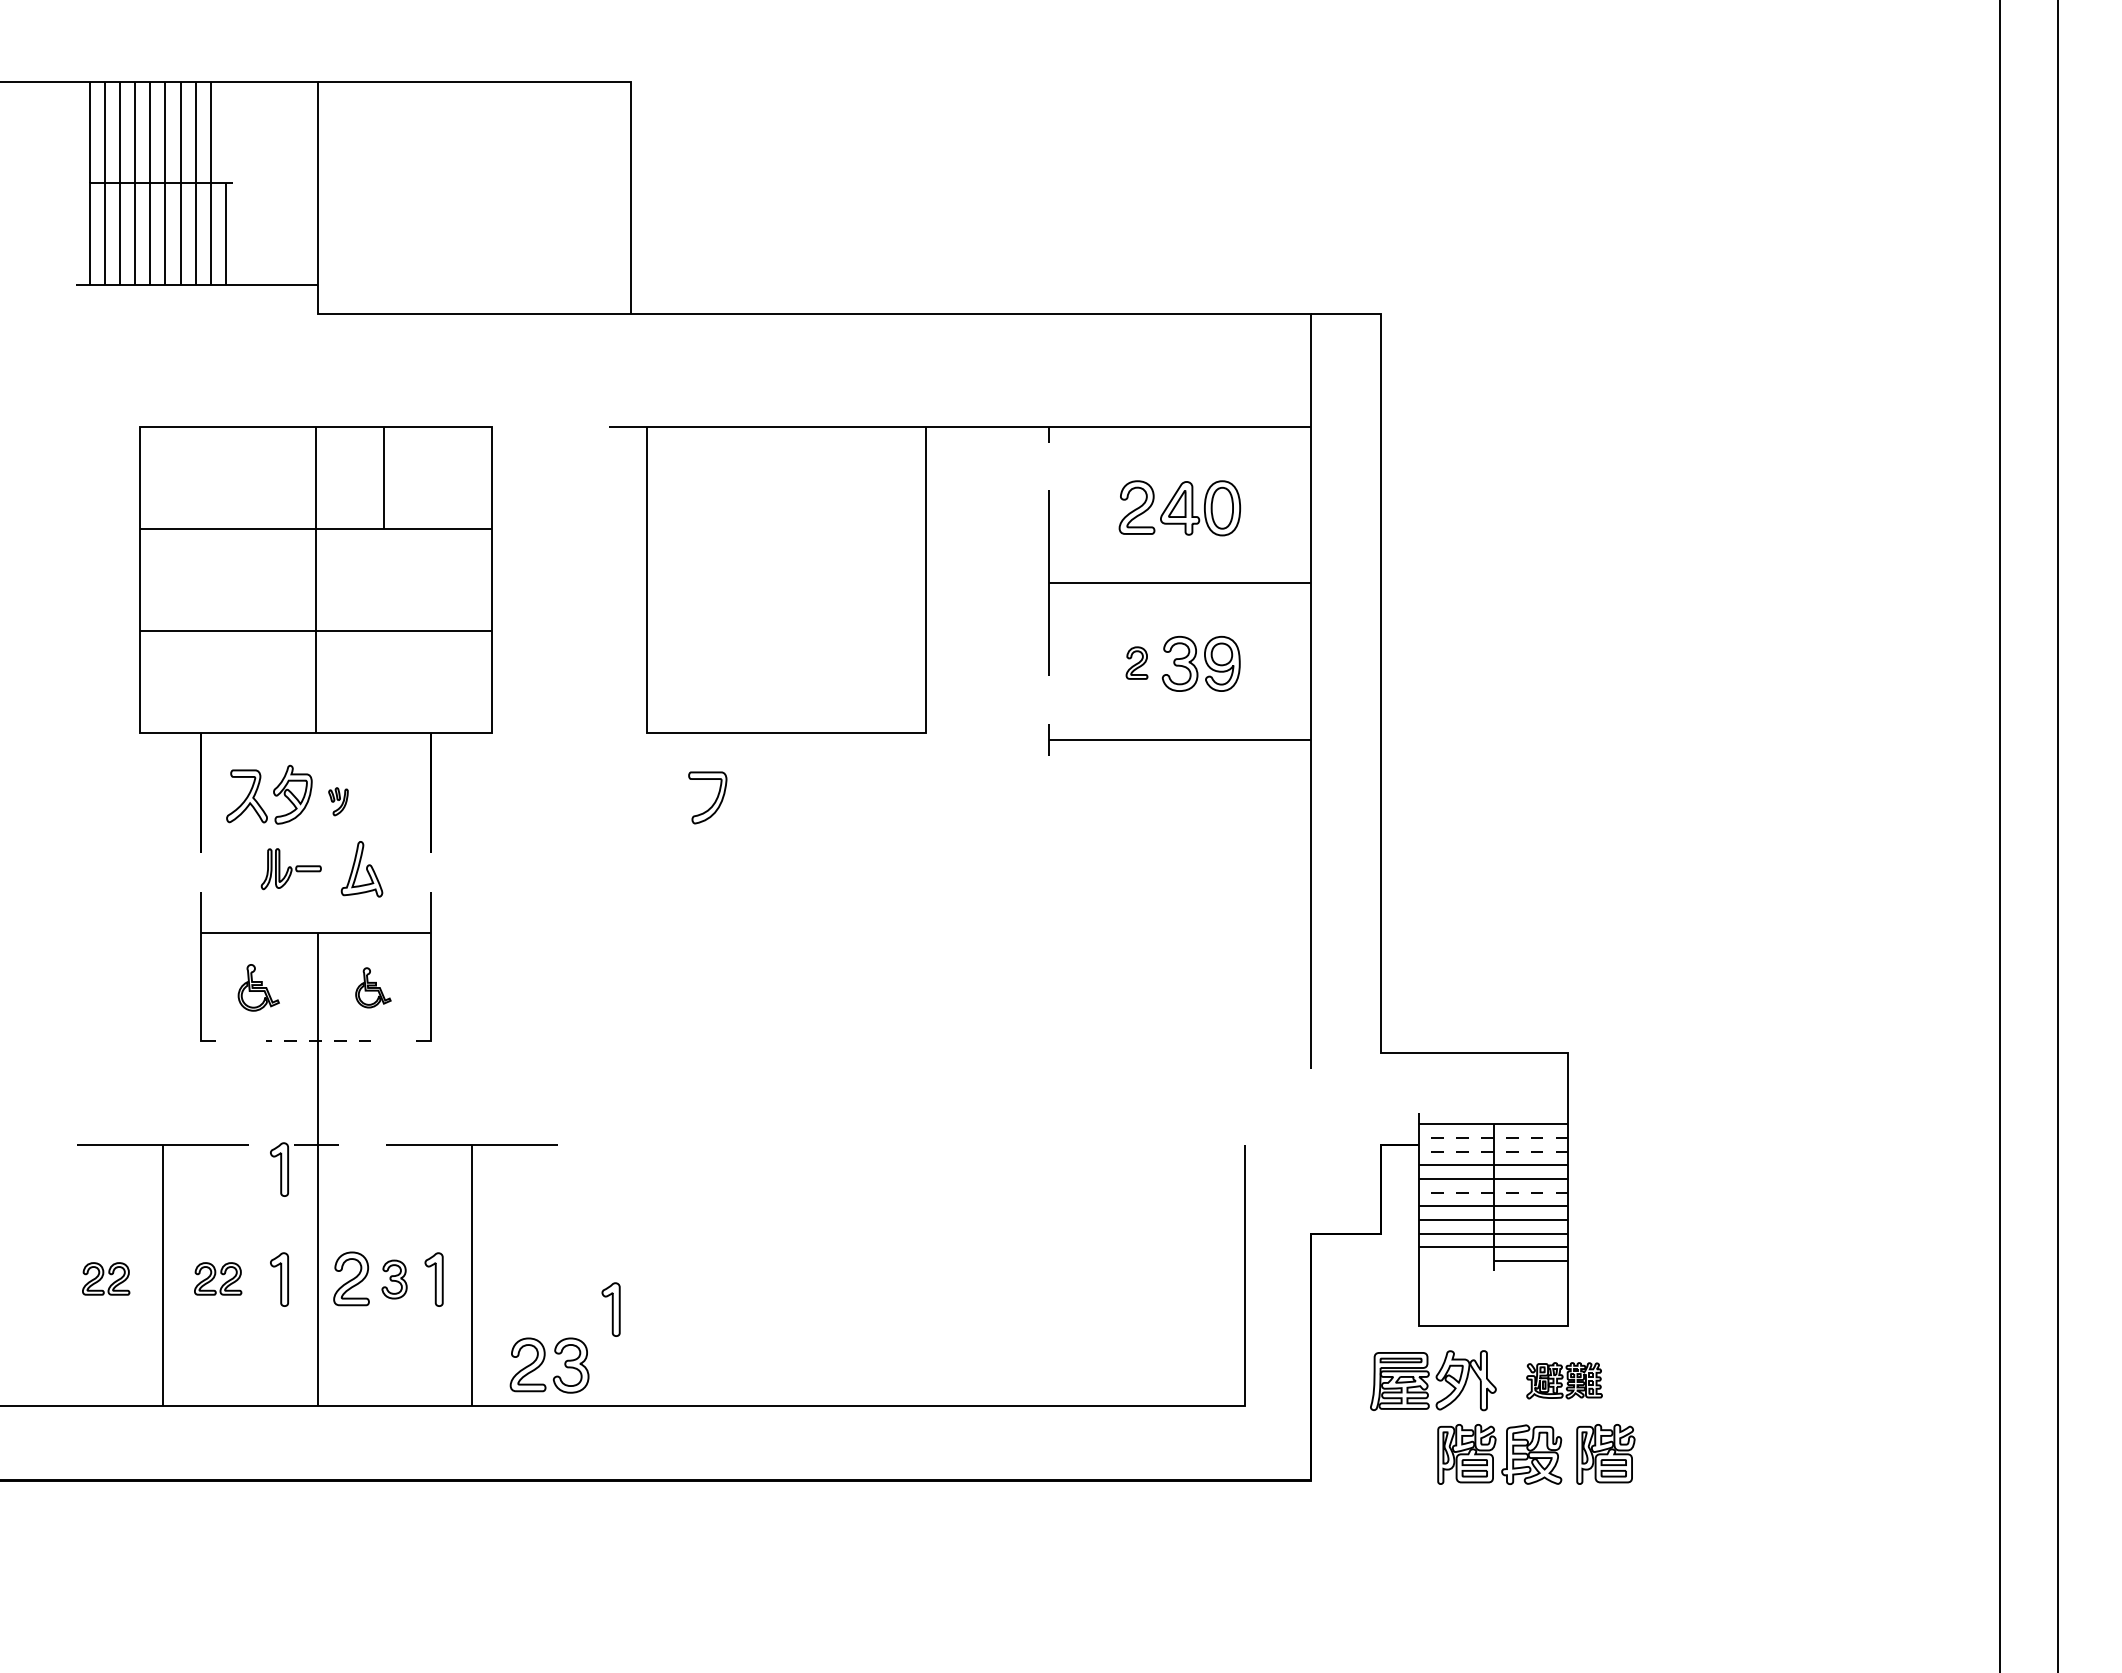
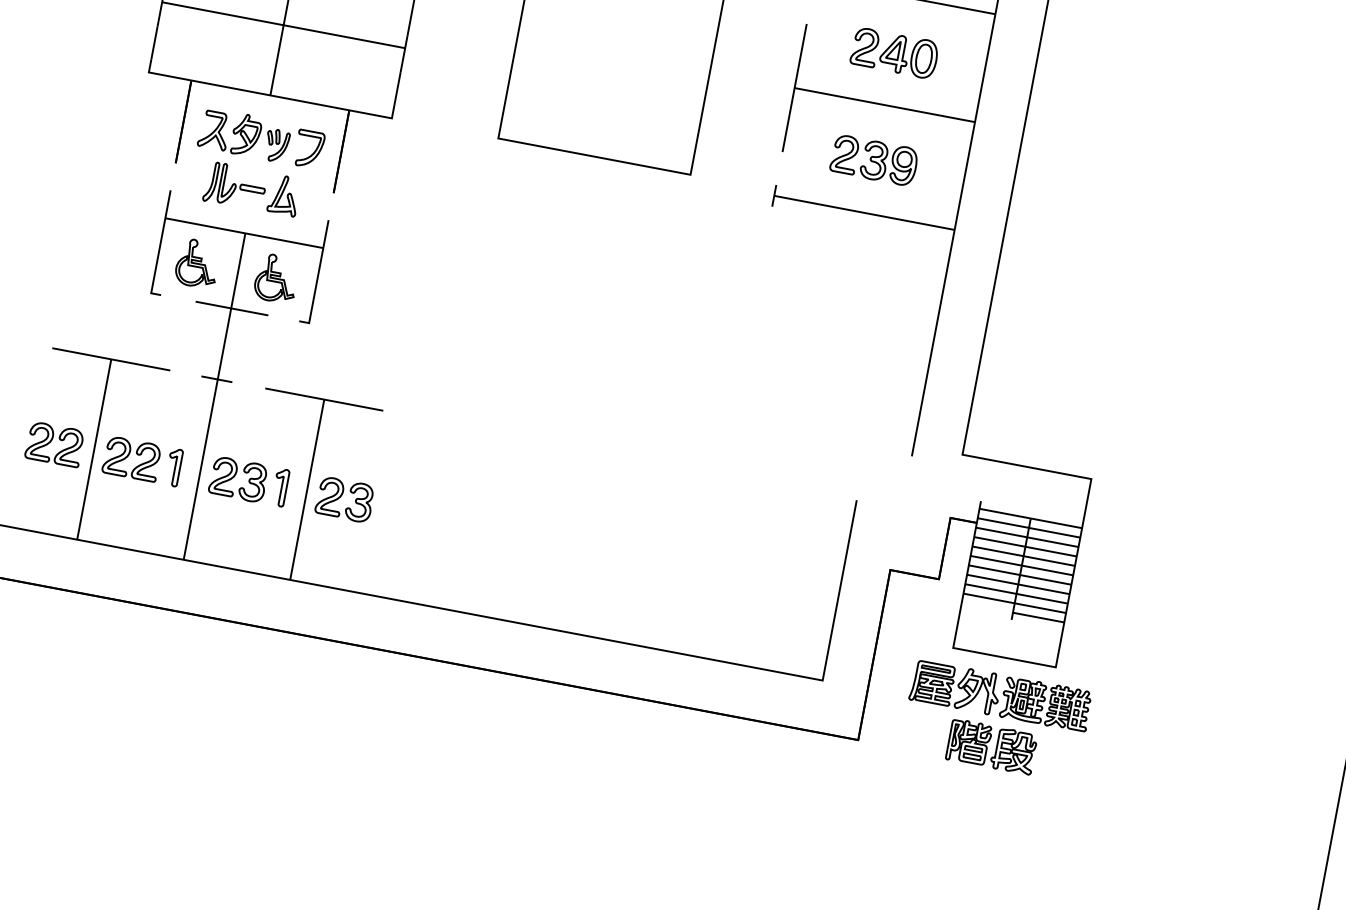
part: (1136, 662) -> (844, 153), size x1.67
part: (338, 801) -> (276, 145), size x1.67
part: (714, 801) -> (313, 152), moved
part: (291, 868) -> (235, 185), size x1.43
part: (258, 987) -> (197, 263), size x1.43
part: (373, 987) -> (276, 278), size x1.67
line: (318, 1041) -> (231, 308), dashed -> solid
line: (1493, 1137) -> (1028, 527), dashed -> solid
line: (1493, 1151) -> (1027, 537), dashed -> solid
part: (279, 1169) -> (188, 391), removed
line: (1493, 1192) -> (1021, 565), dashed -> solid
part: (105, 1278) -> (54, 444), size x1.67
part: (217, 1278) -> (131, 458), size x1.67
part: (394, 1279) -> (253, 482), size x1.43
part: (610, 1309) -> (398, 531), removed
part: (543, 1362) -> (341, 496), moved
part: (1564, 1380) -> (1046, 704), size x1.67
part: (1605, 1454) -> (1064, 760), removed

